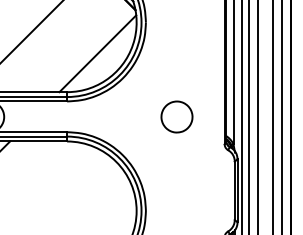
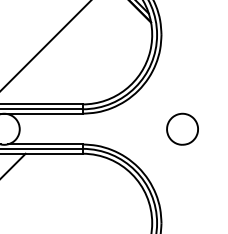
line: (97, 53) -> (113, 65), removed
part: (176, 116) -> (182, 128), moved

